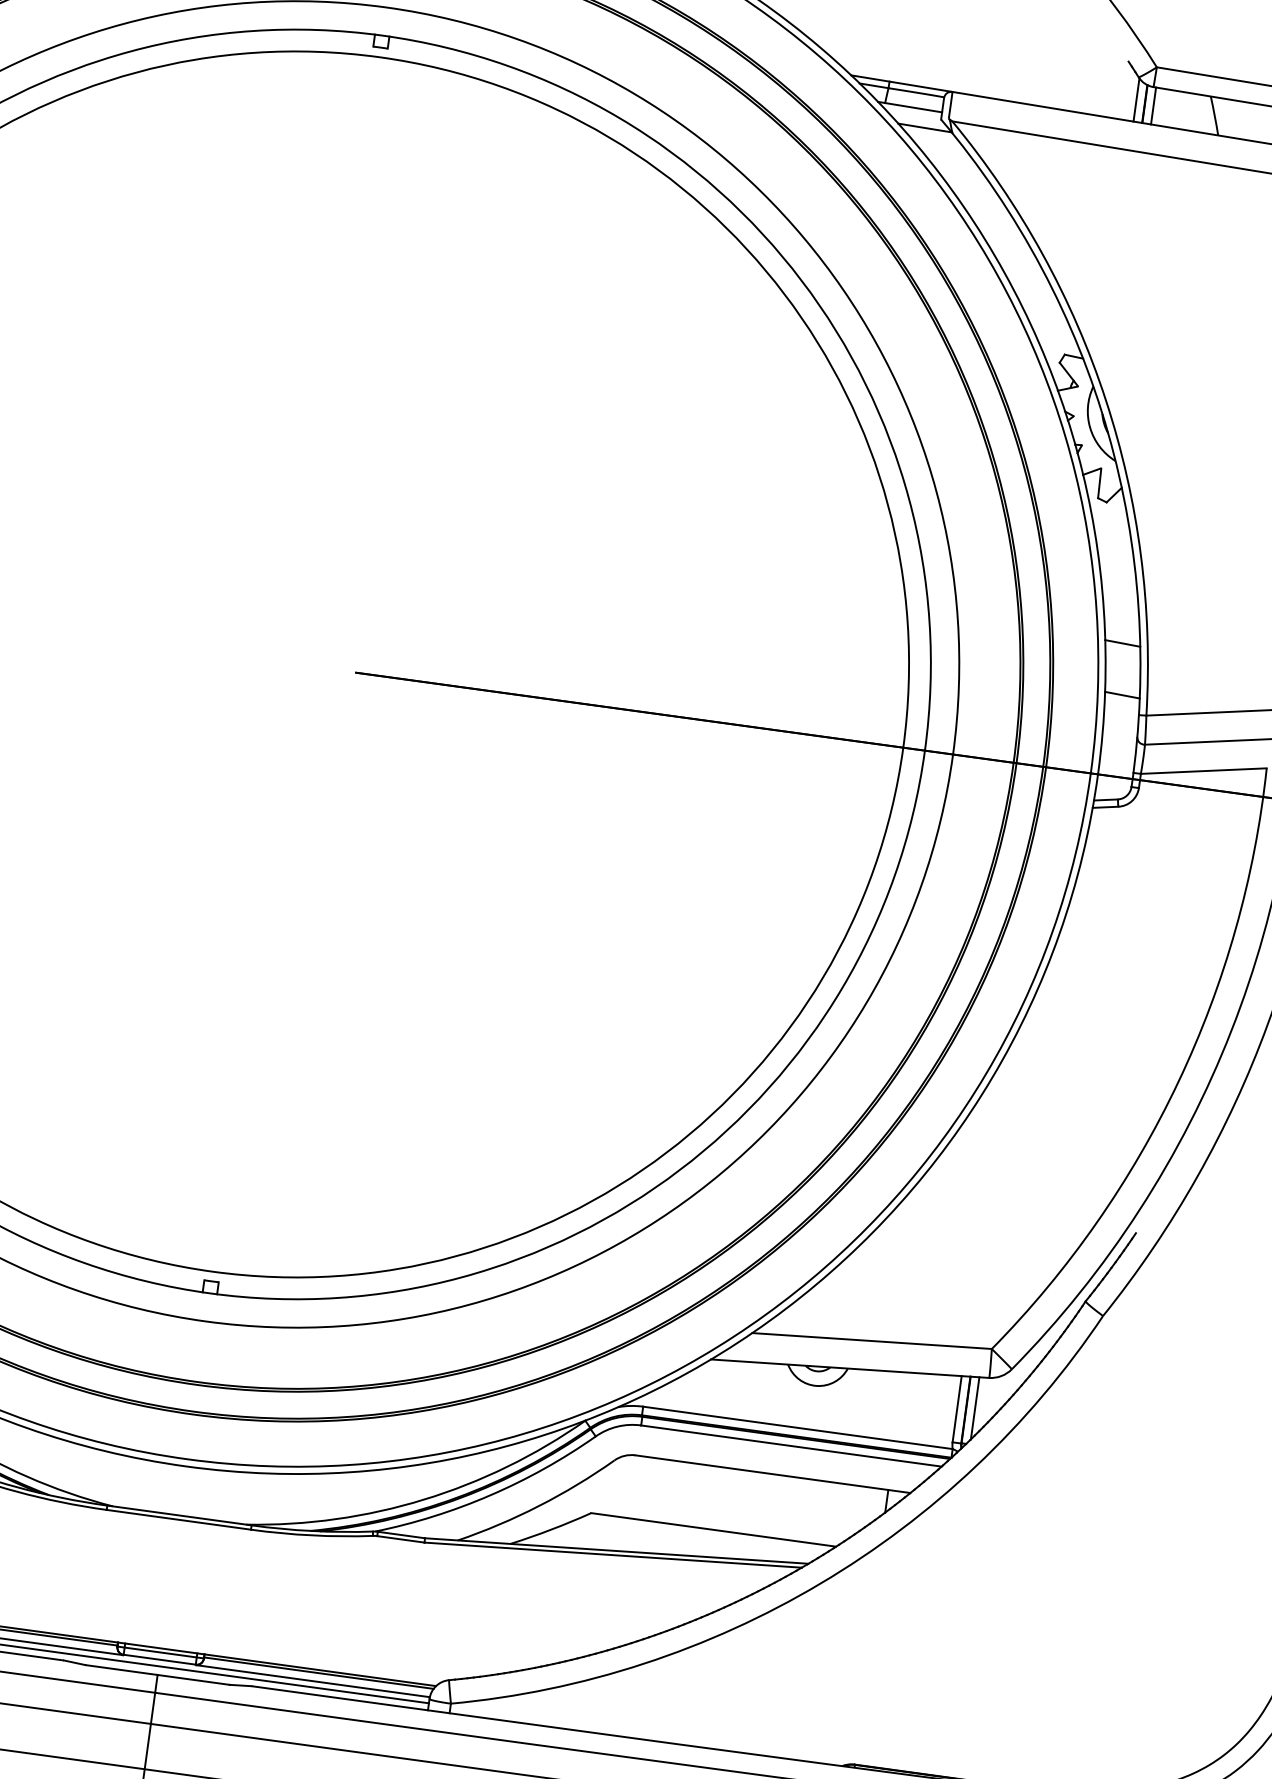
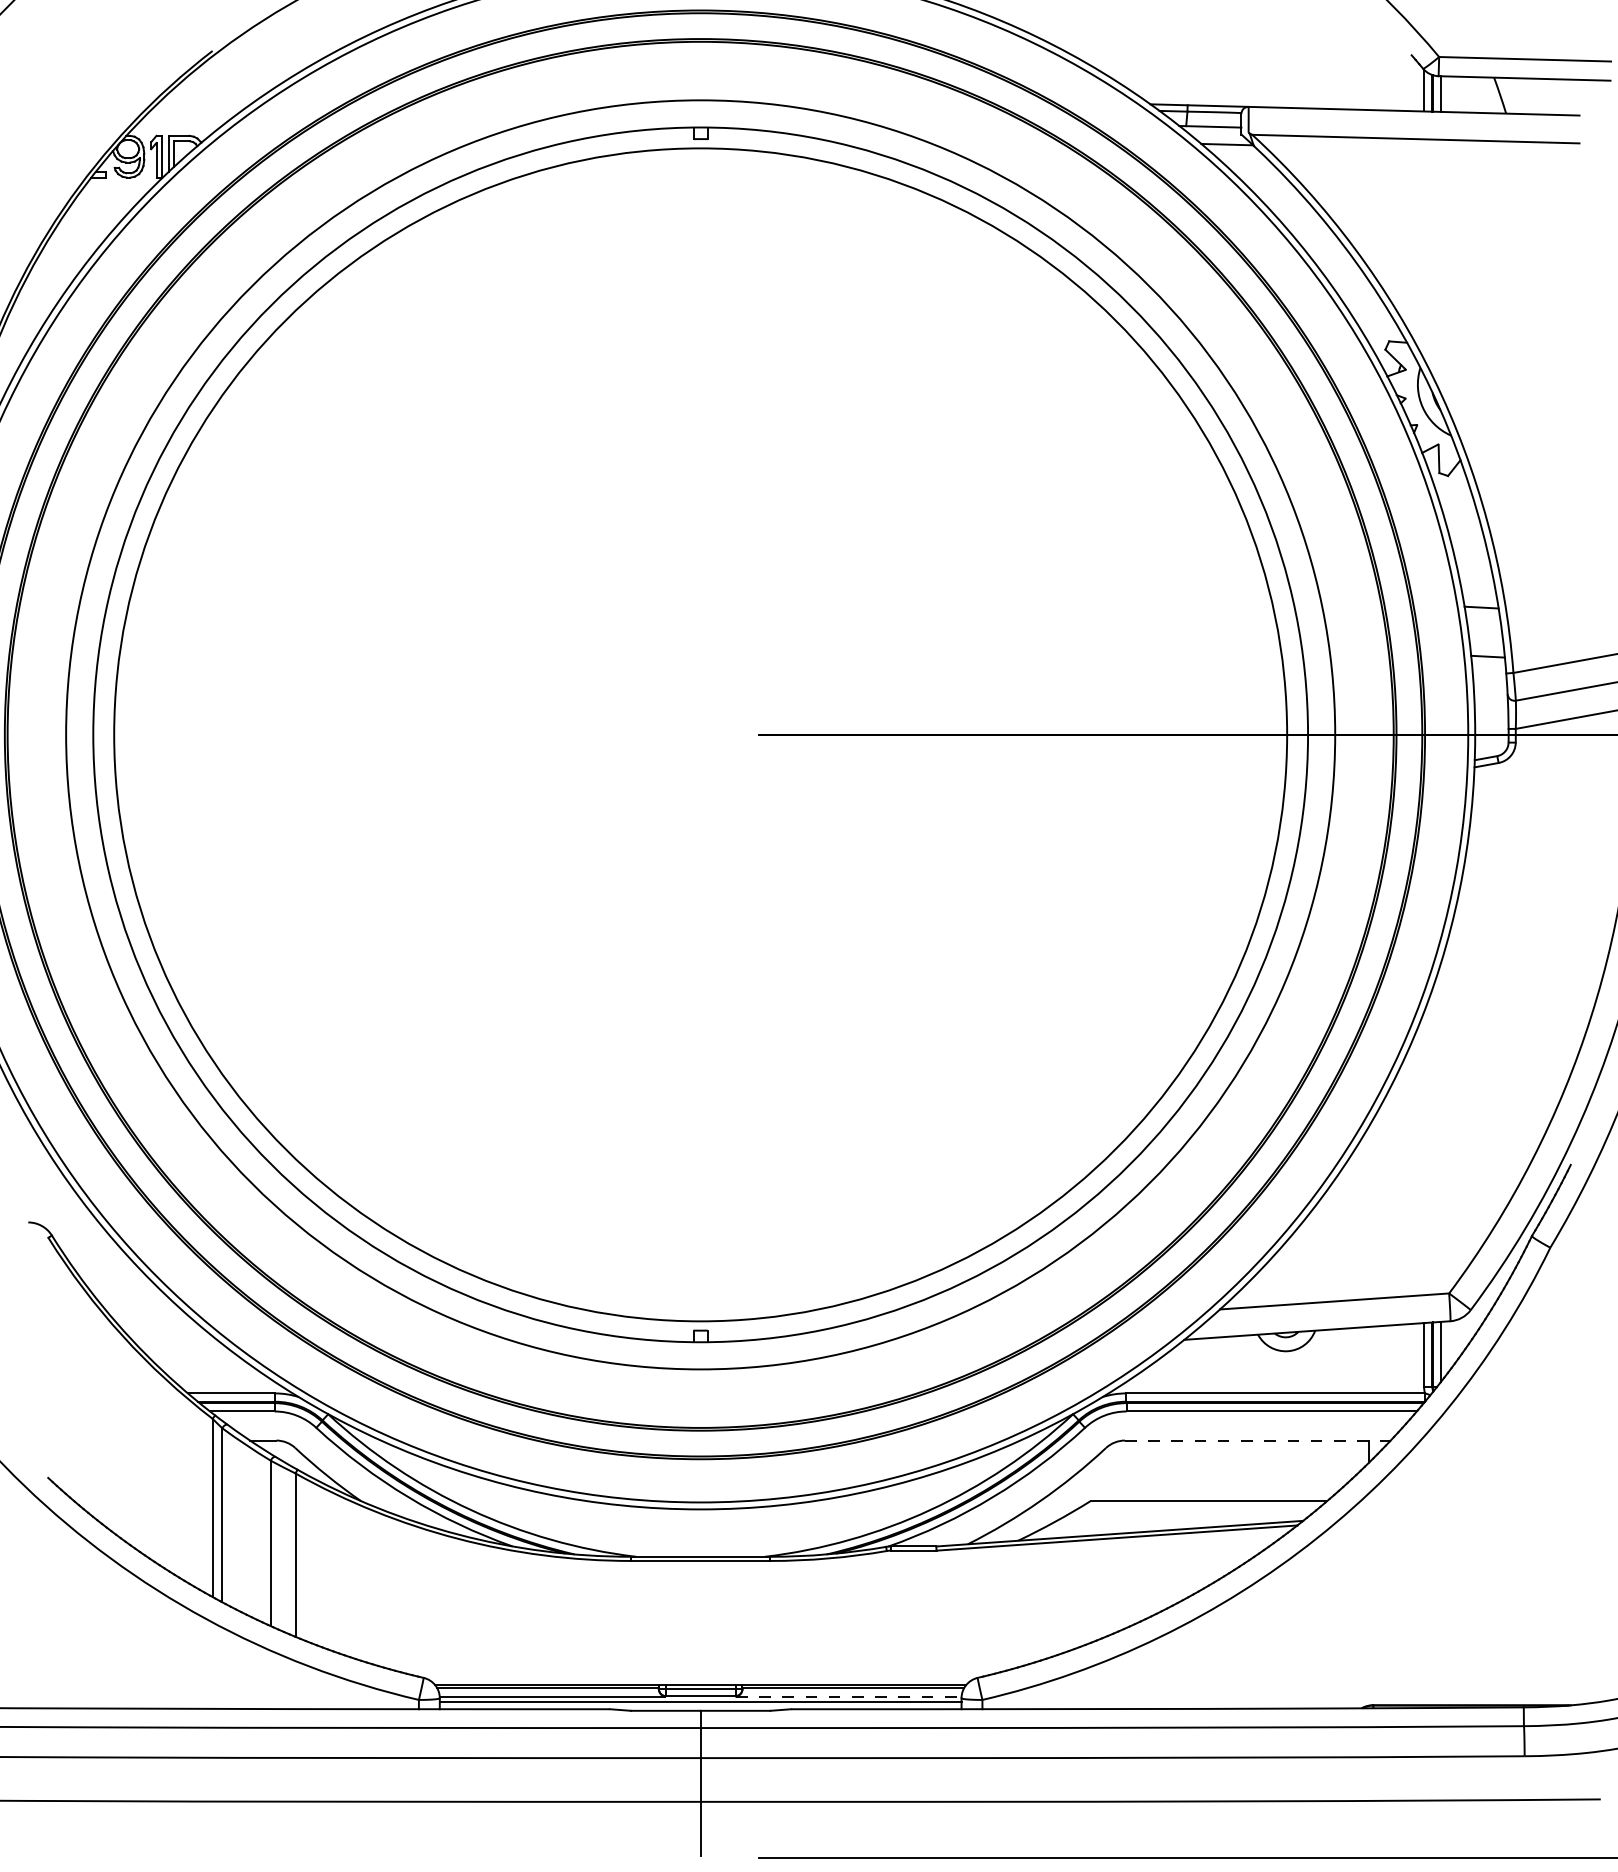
line: (772, 1474) -> (1257, 1440), solid -> dashed
line: (312, 1681) -> (848, 1696), solid -> dashed

